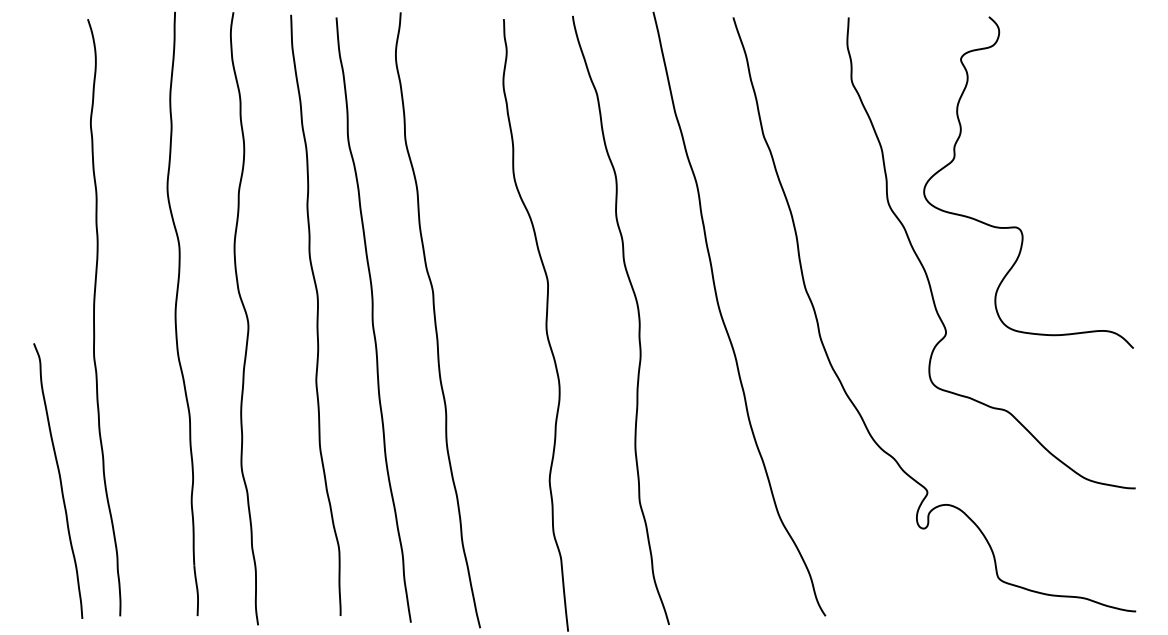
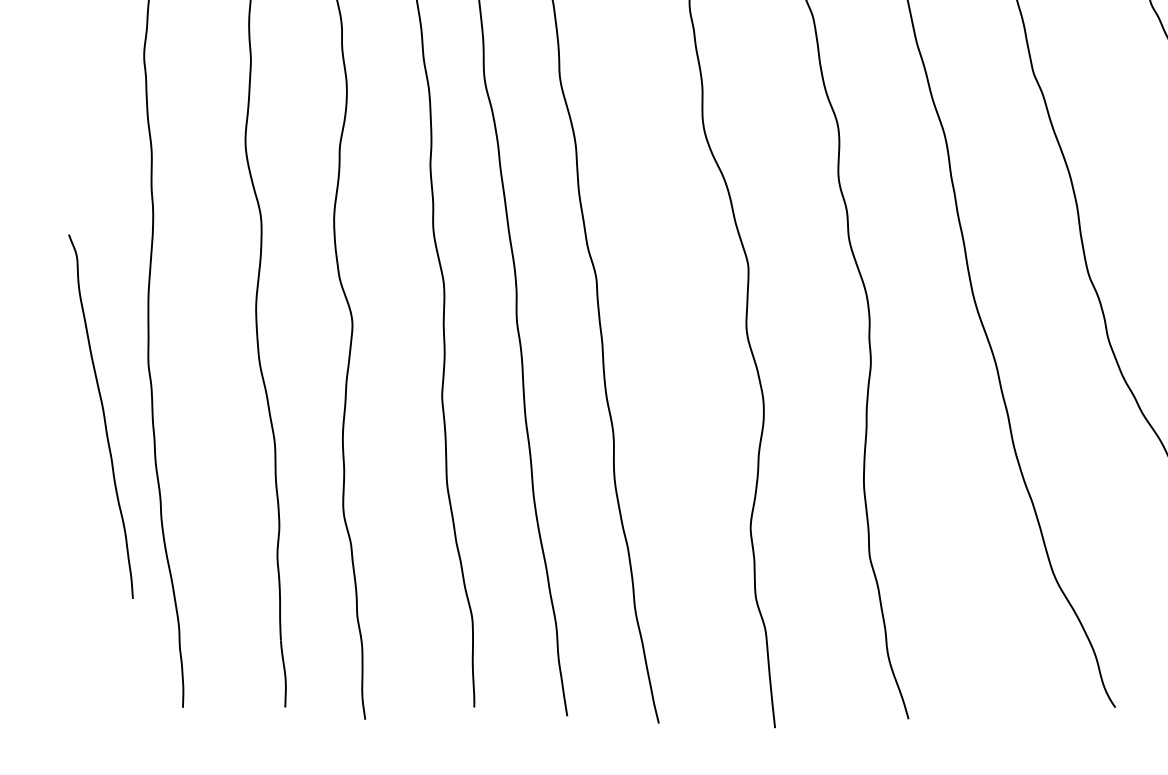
curve: (59, 480) -> (102, 415), moved

